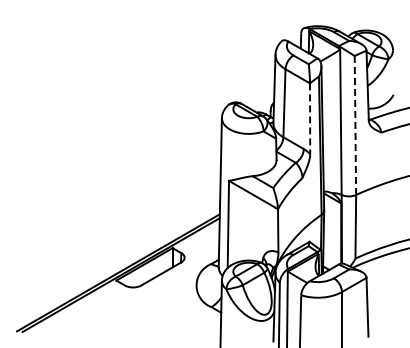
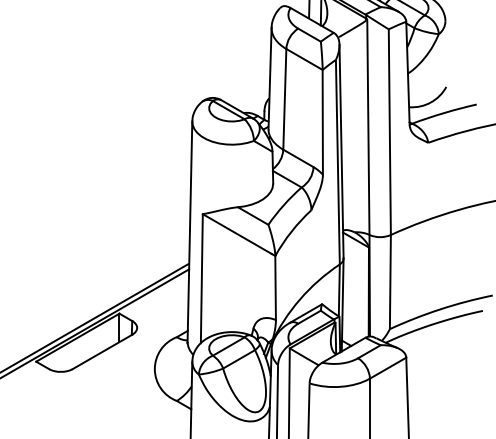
line: (310, 119) -> (323, 123), dashed -> solid
line: (355, 126) -> (389, 133), dashed -> solid

